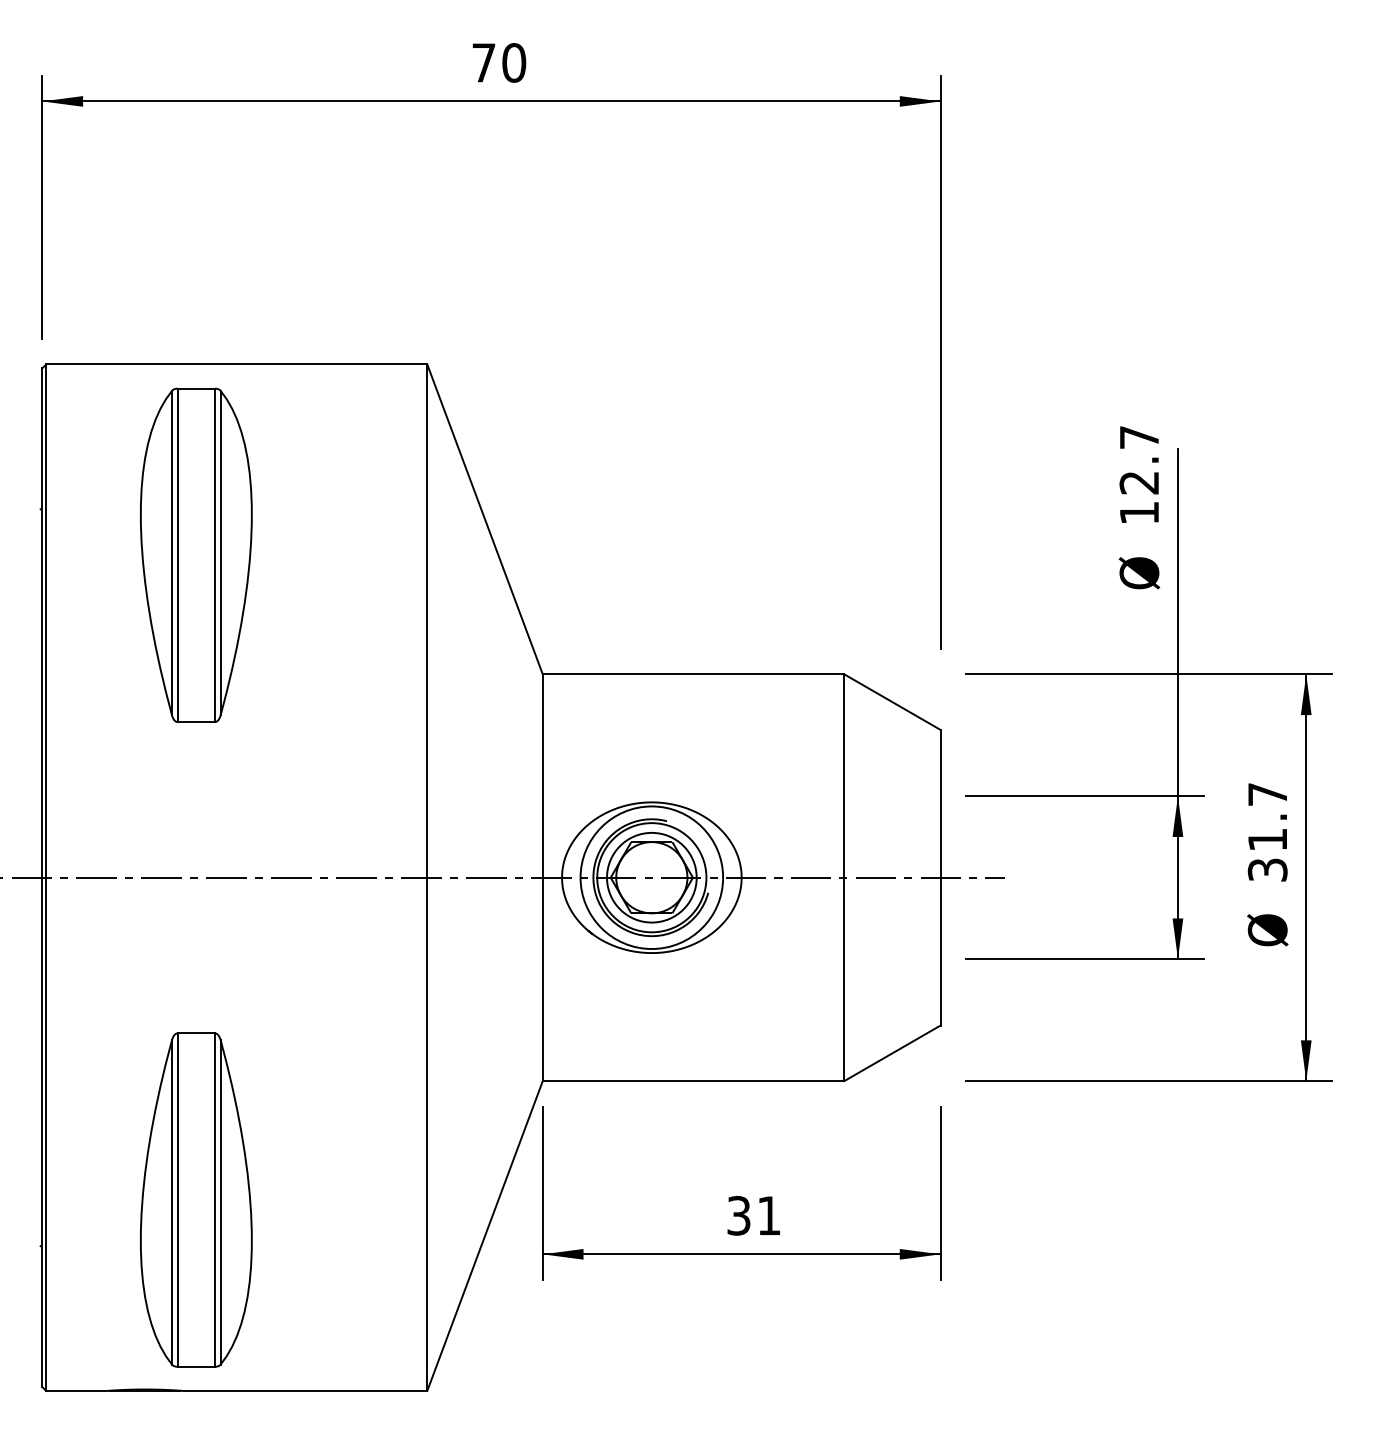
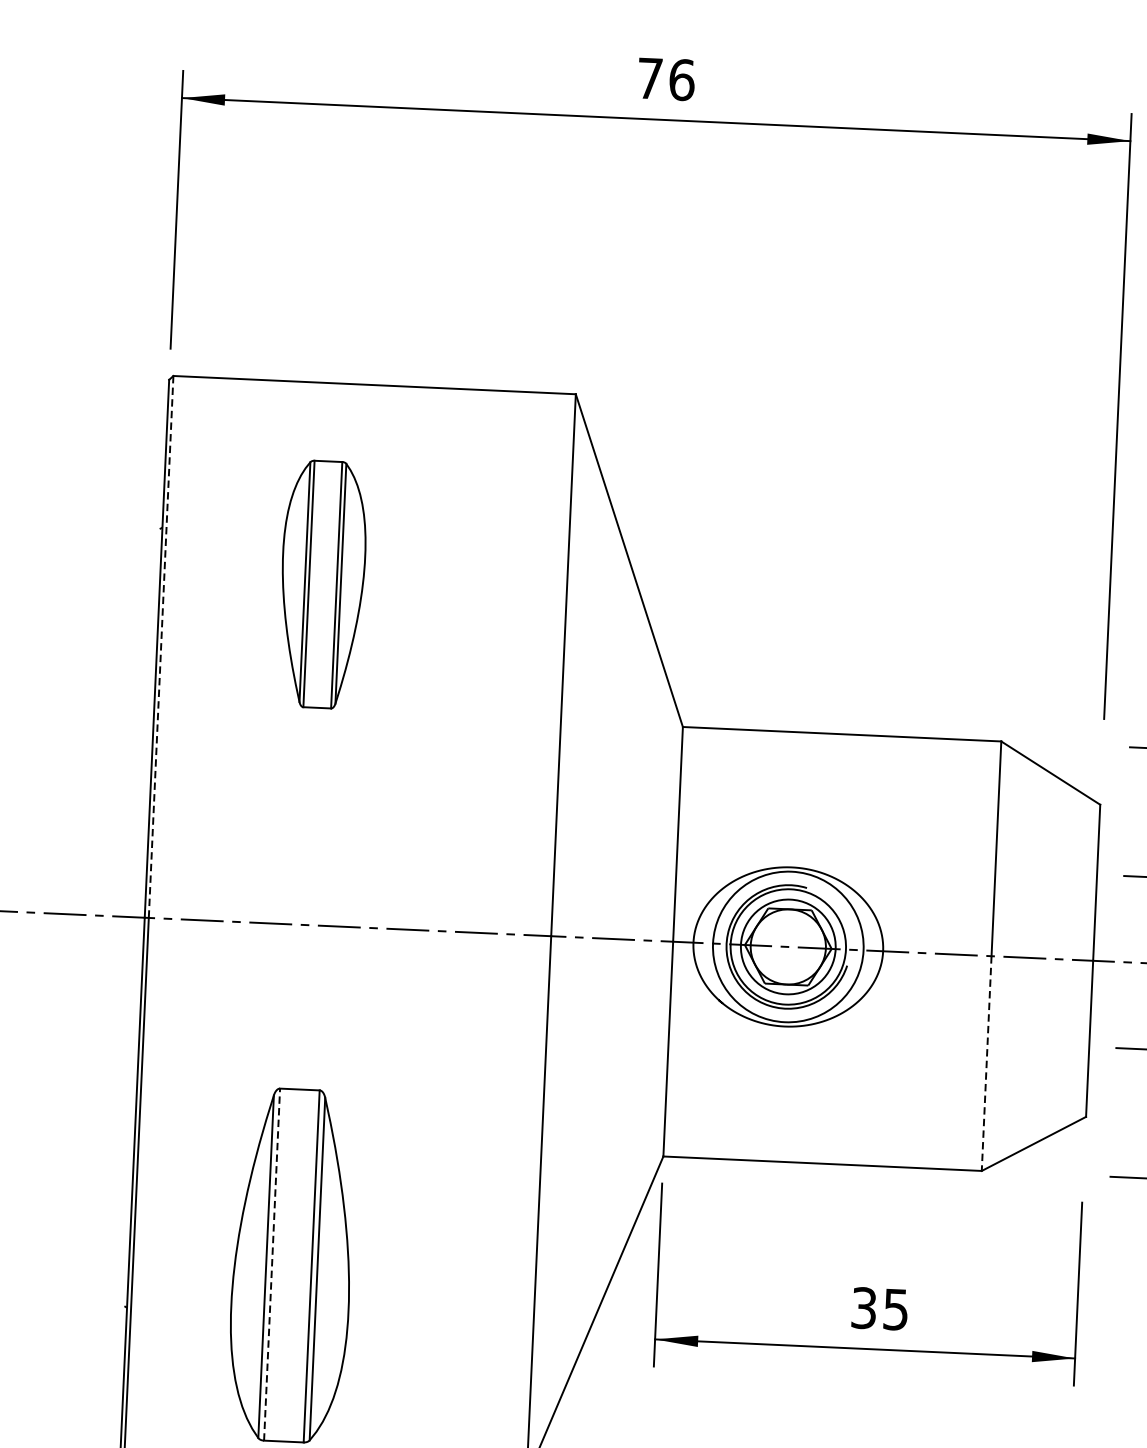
text: (514, 62) -> (682, 79), 70 -> 76
part: (196, 554) -> (323, 583), size x0.7
line: (46, 621) -> (161, 647), solid -> dashed
line: (844, 979) -> (986, 1063), solid -> dashed
line: (177, 1200) -> (271, 1265), solid -> dashed
text: (768, 1215) -> (895, 1309), 31 -> 35

